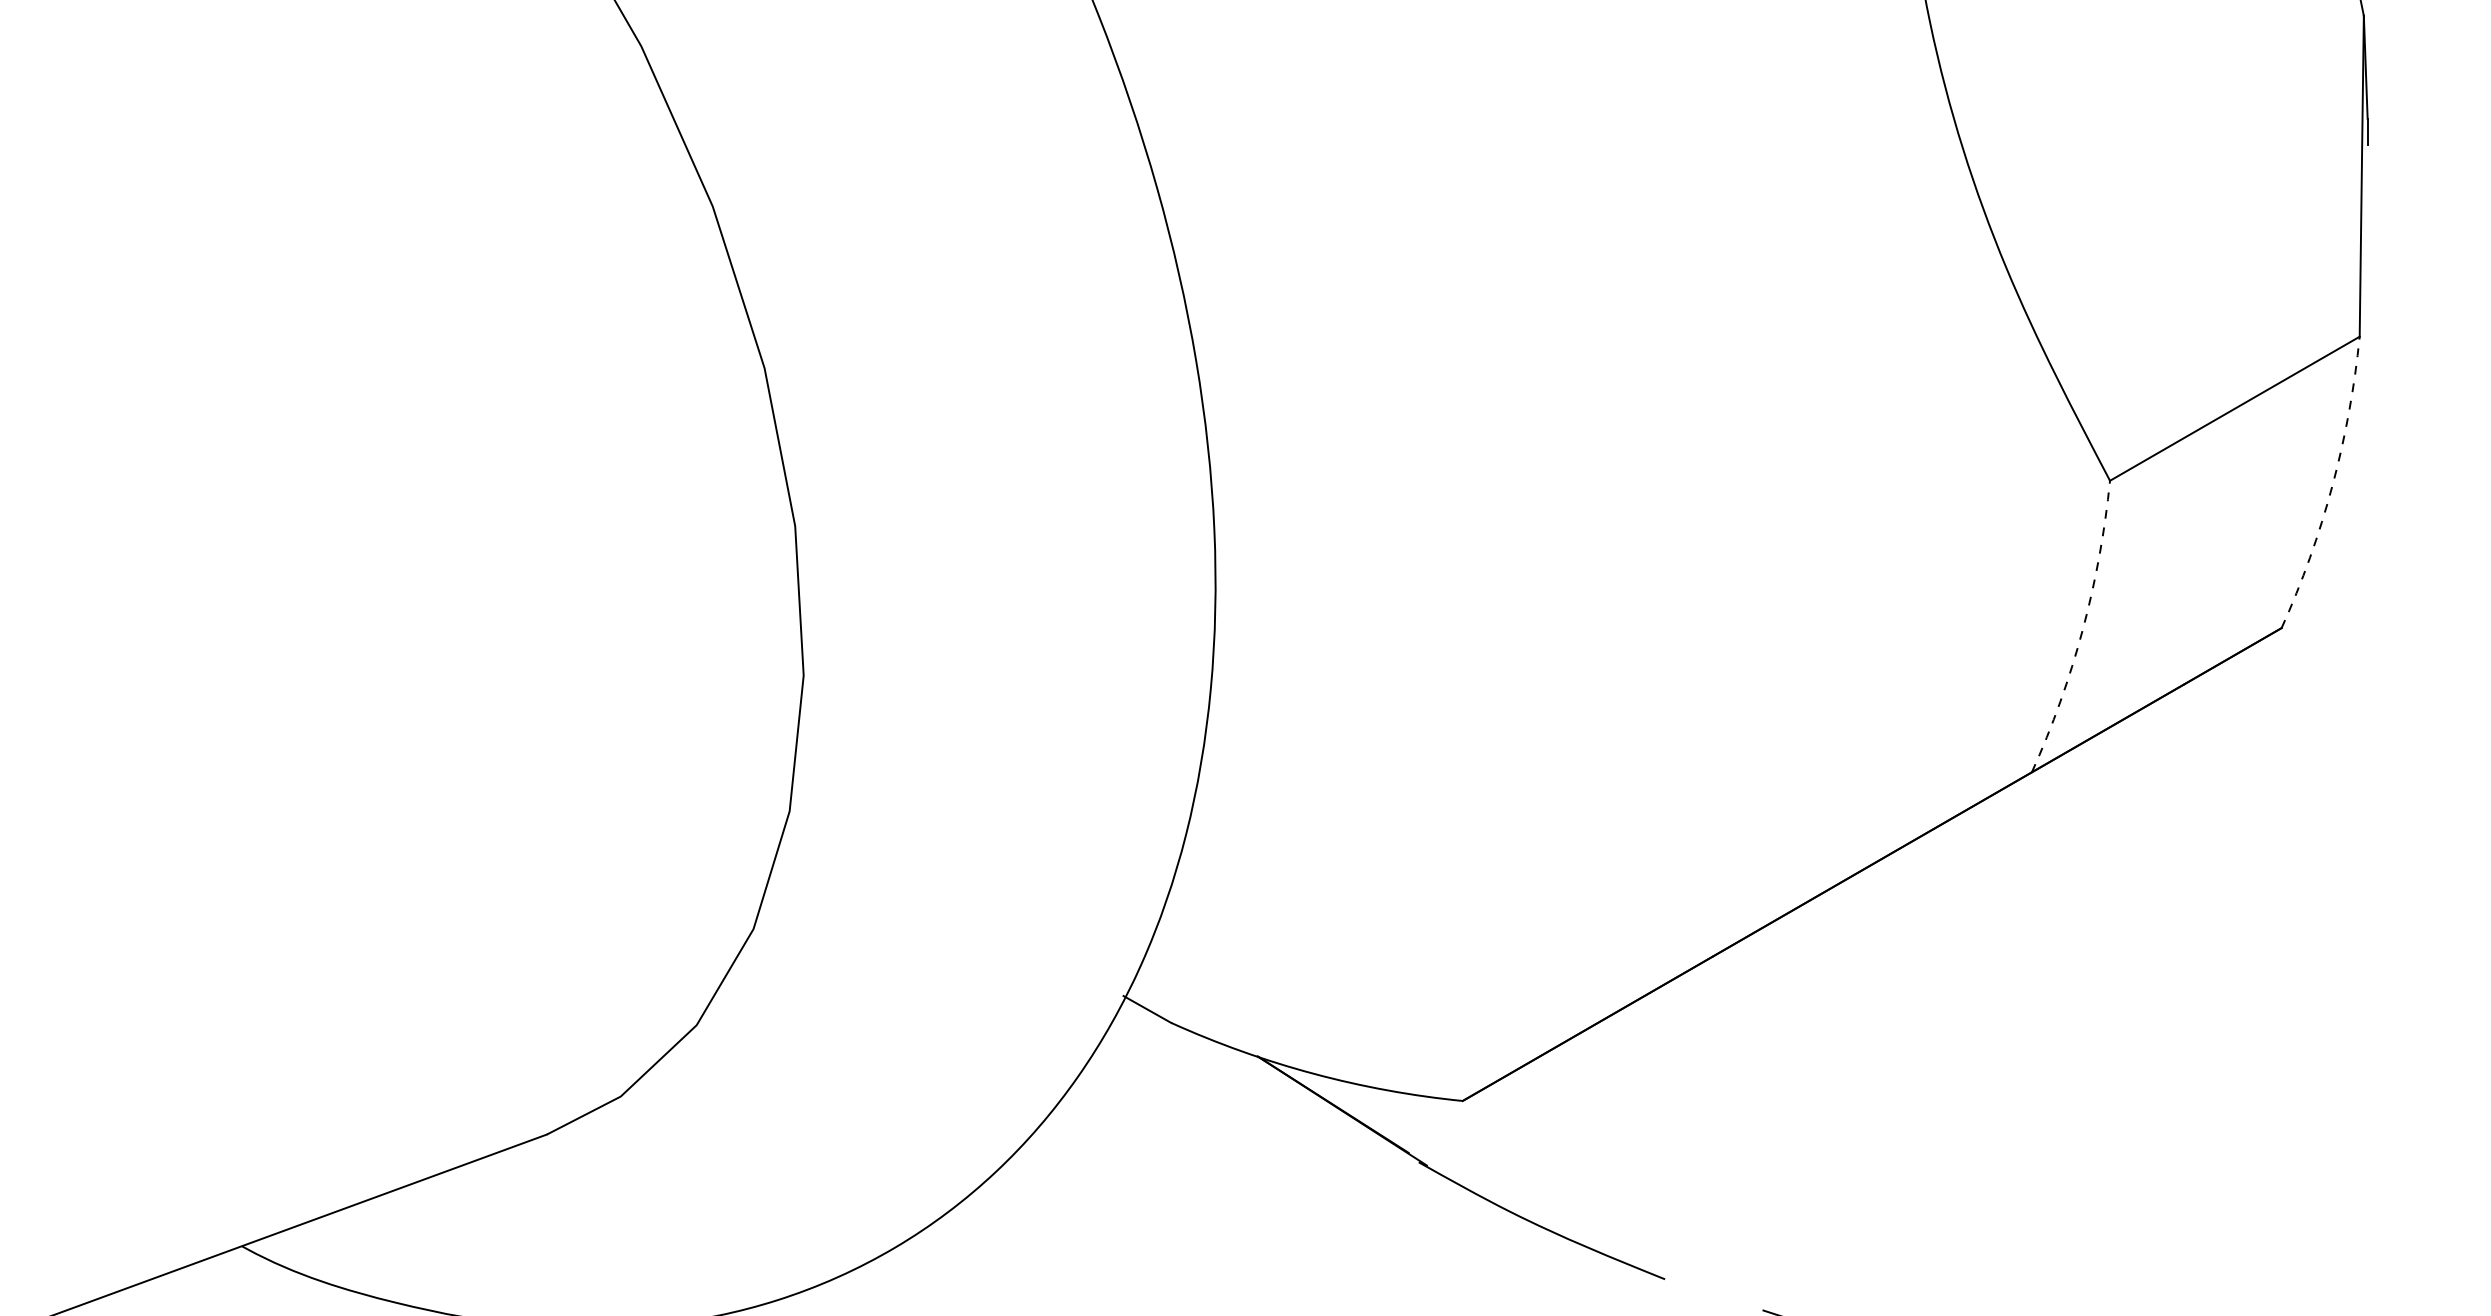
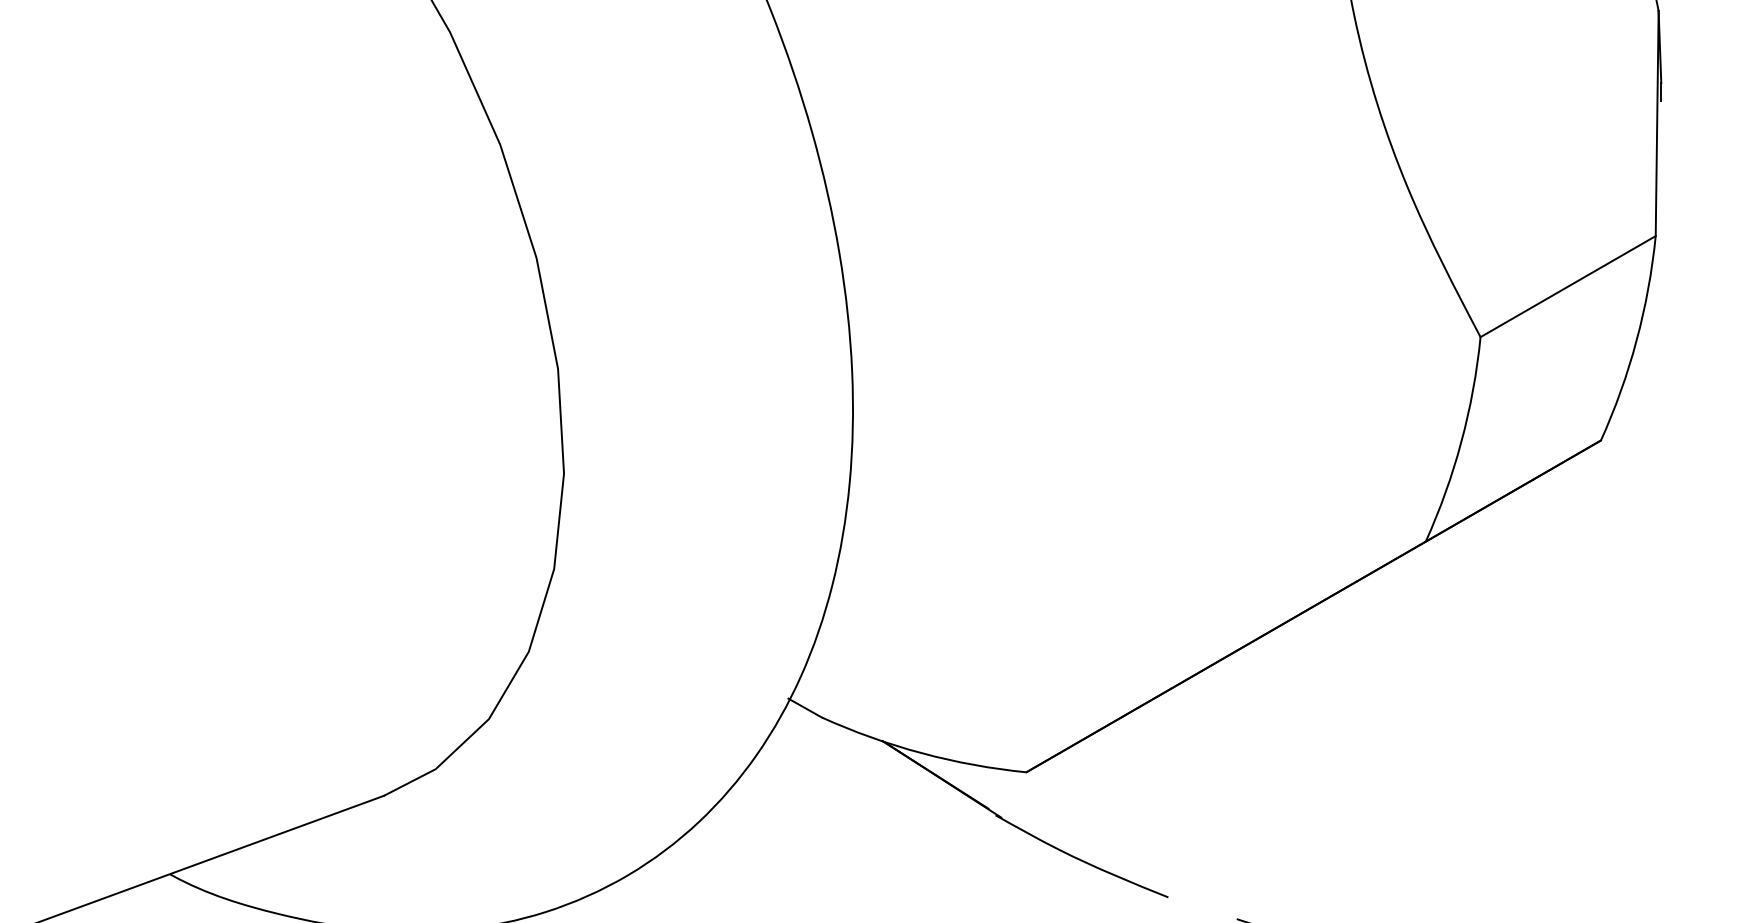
arc: (2332, 485) -> (1636, 340), dashed -> solid
arc: (2082, 629) -> (1461, 441), dashed -> solid

